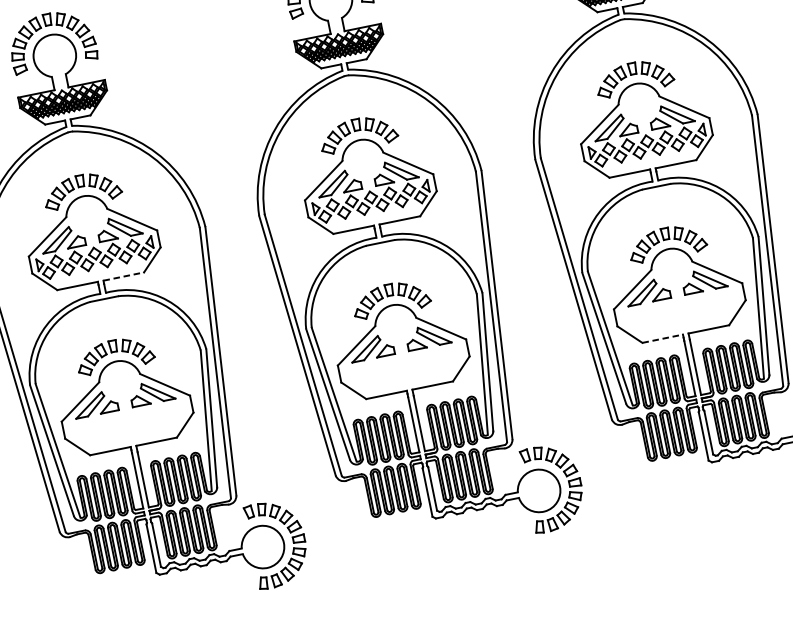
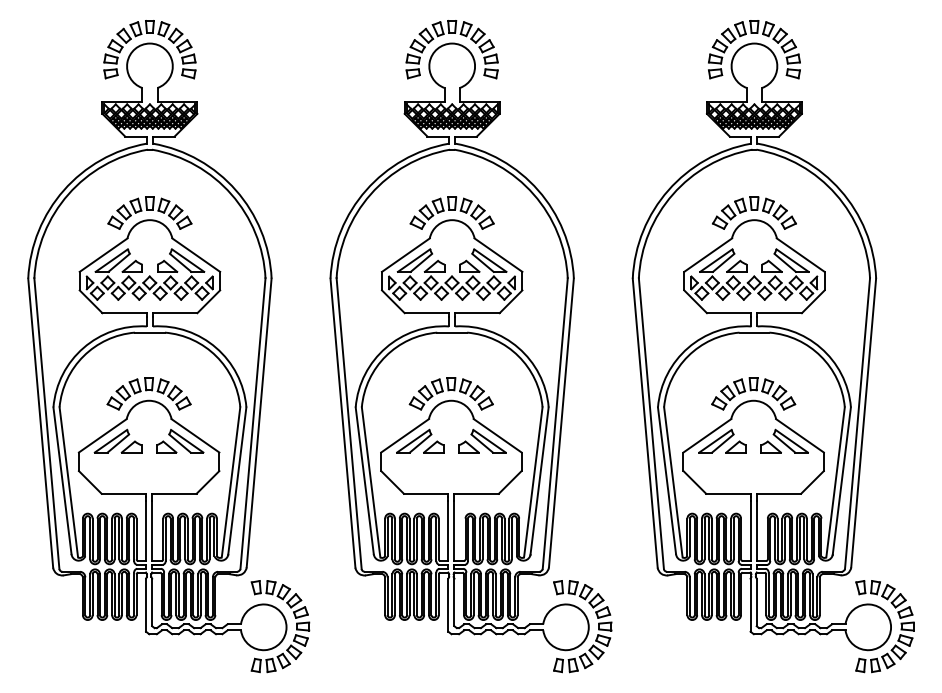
line: (124, 276) -> (175, 313), dashed -> solid
line: (662, 338) -> (728, 493), dashed -> solid

